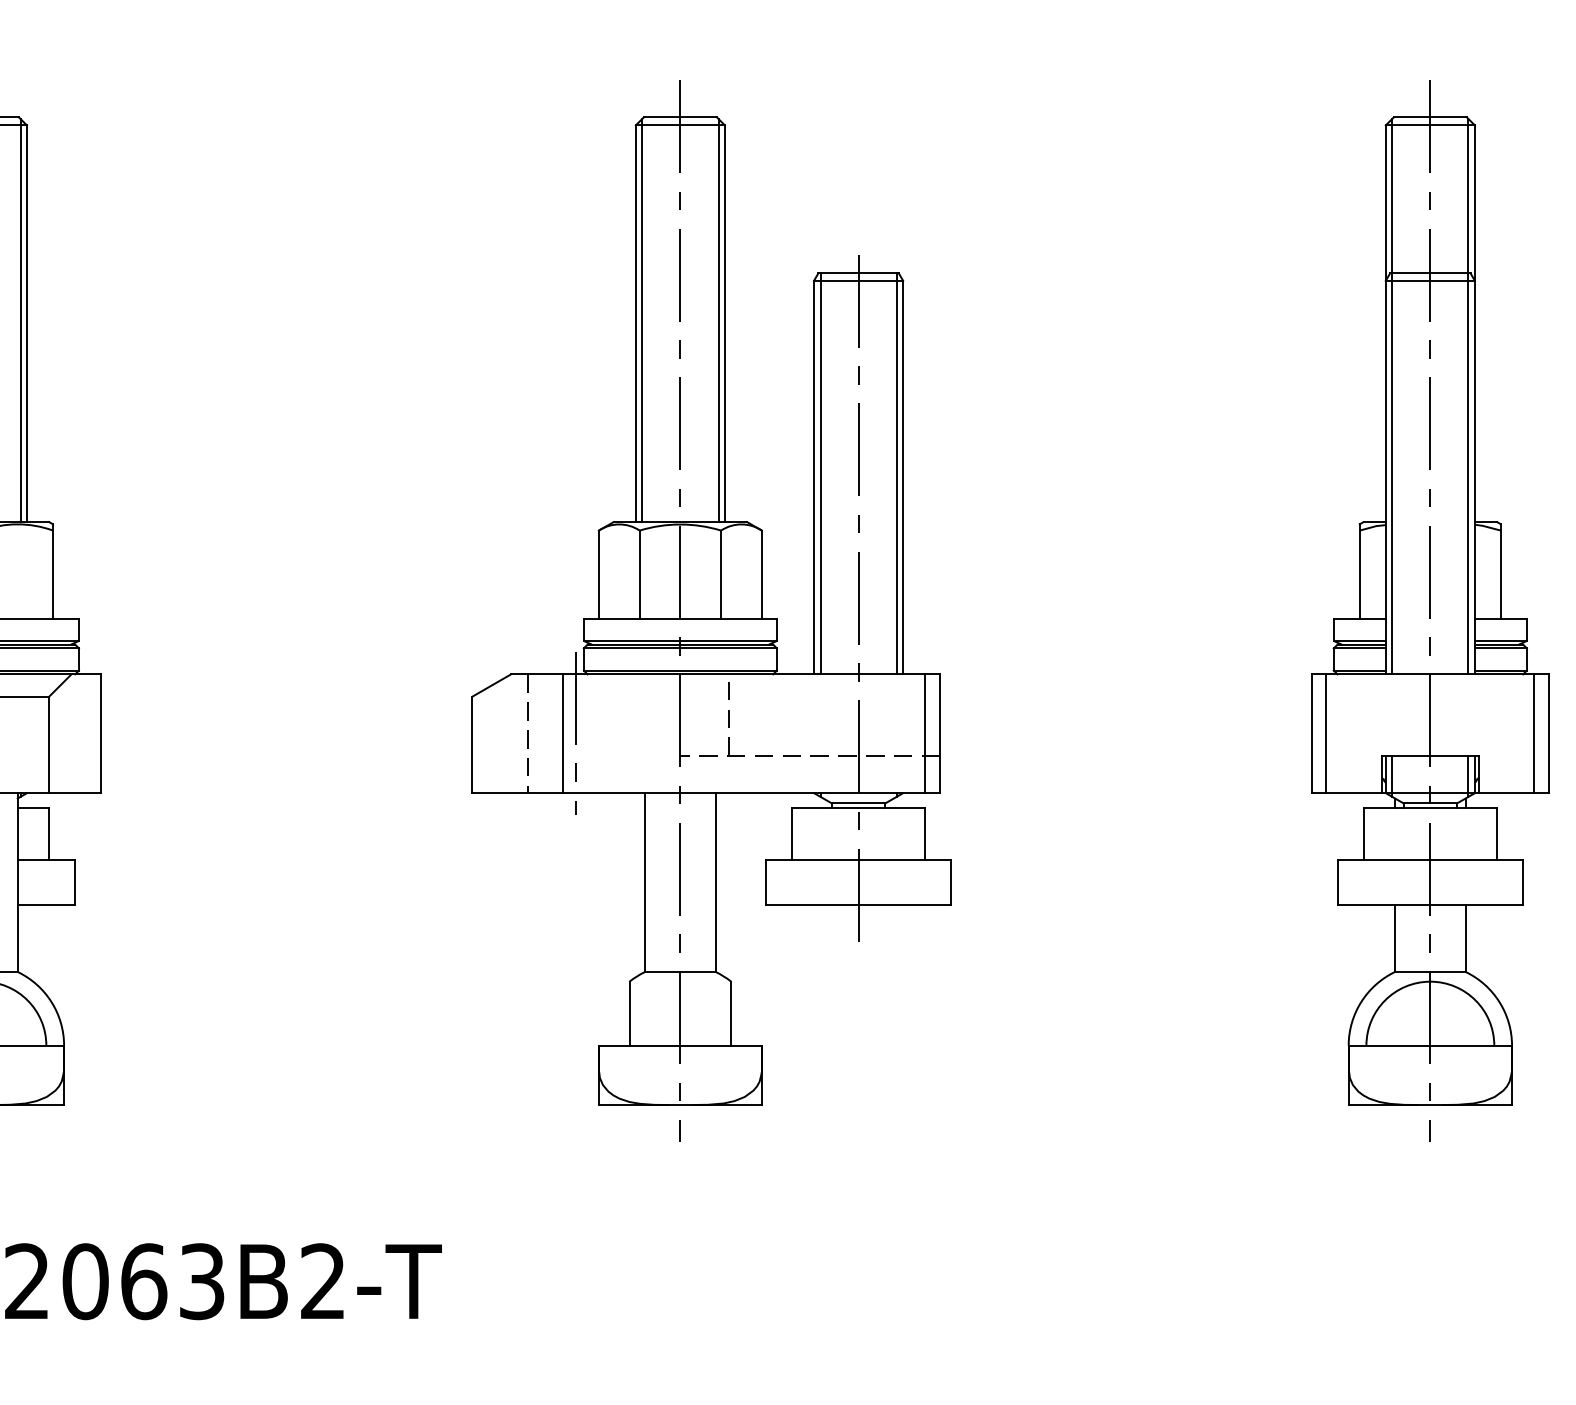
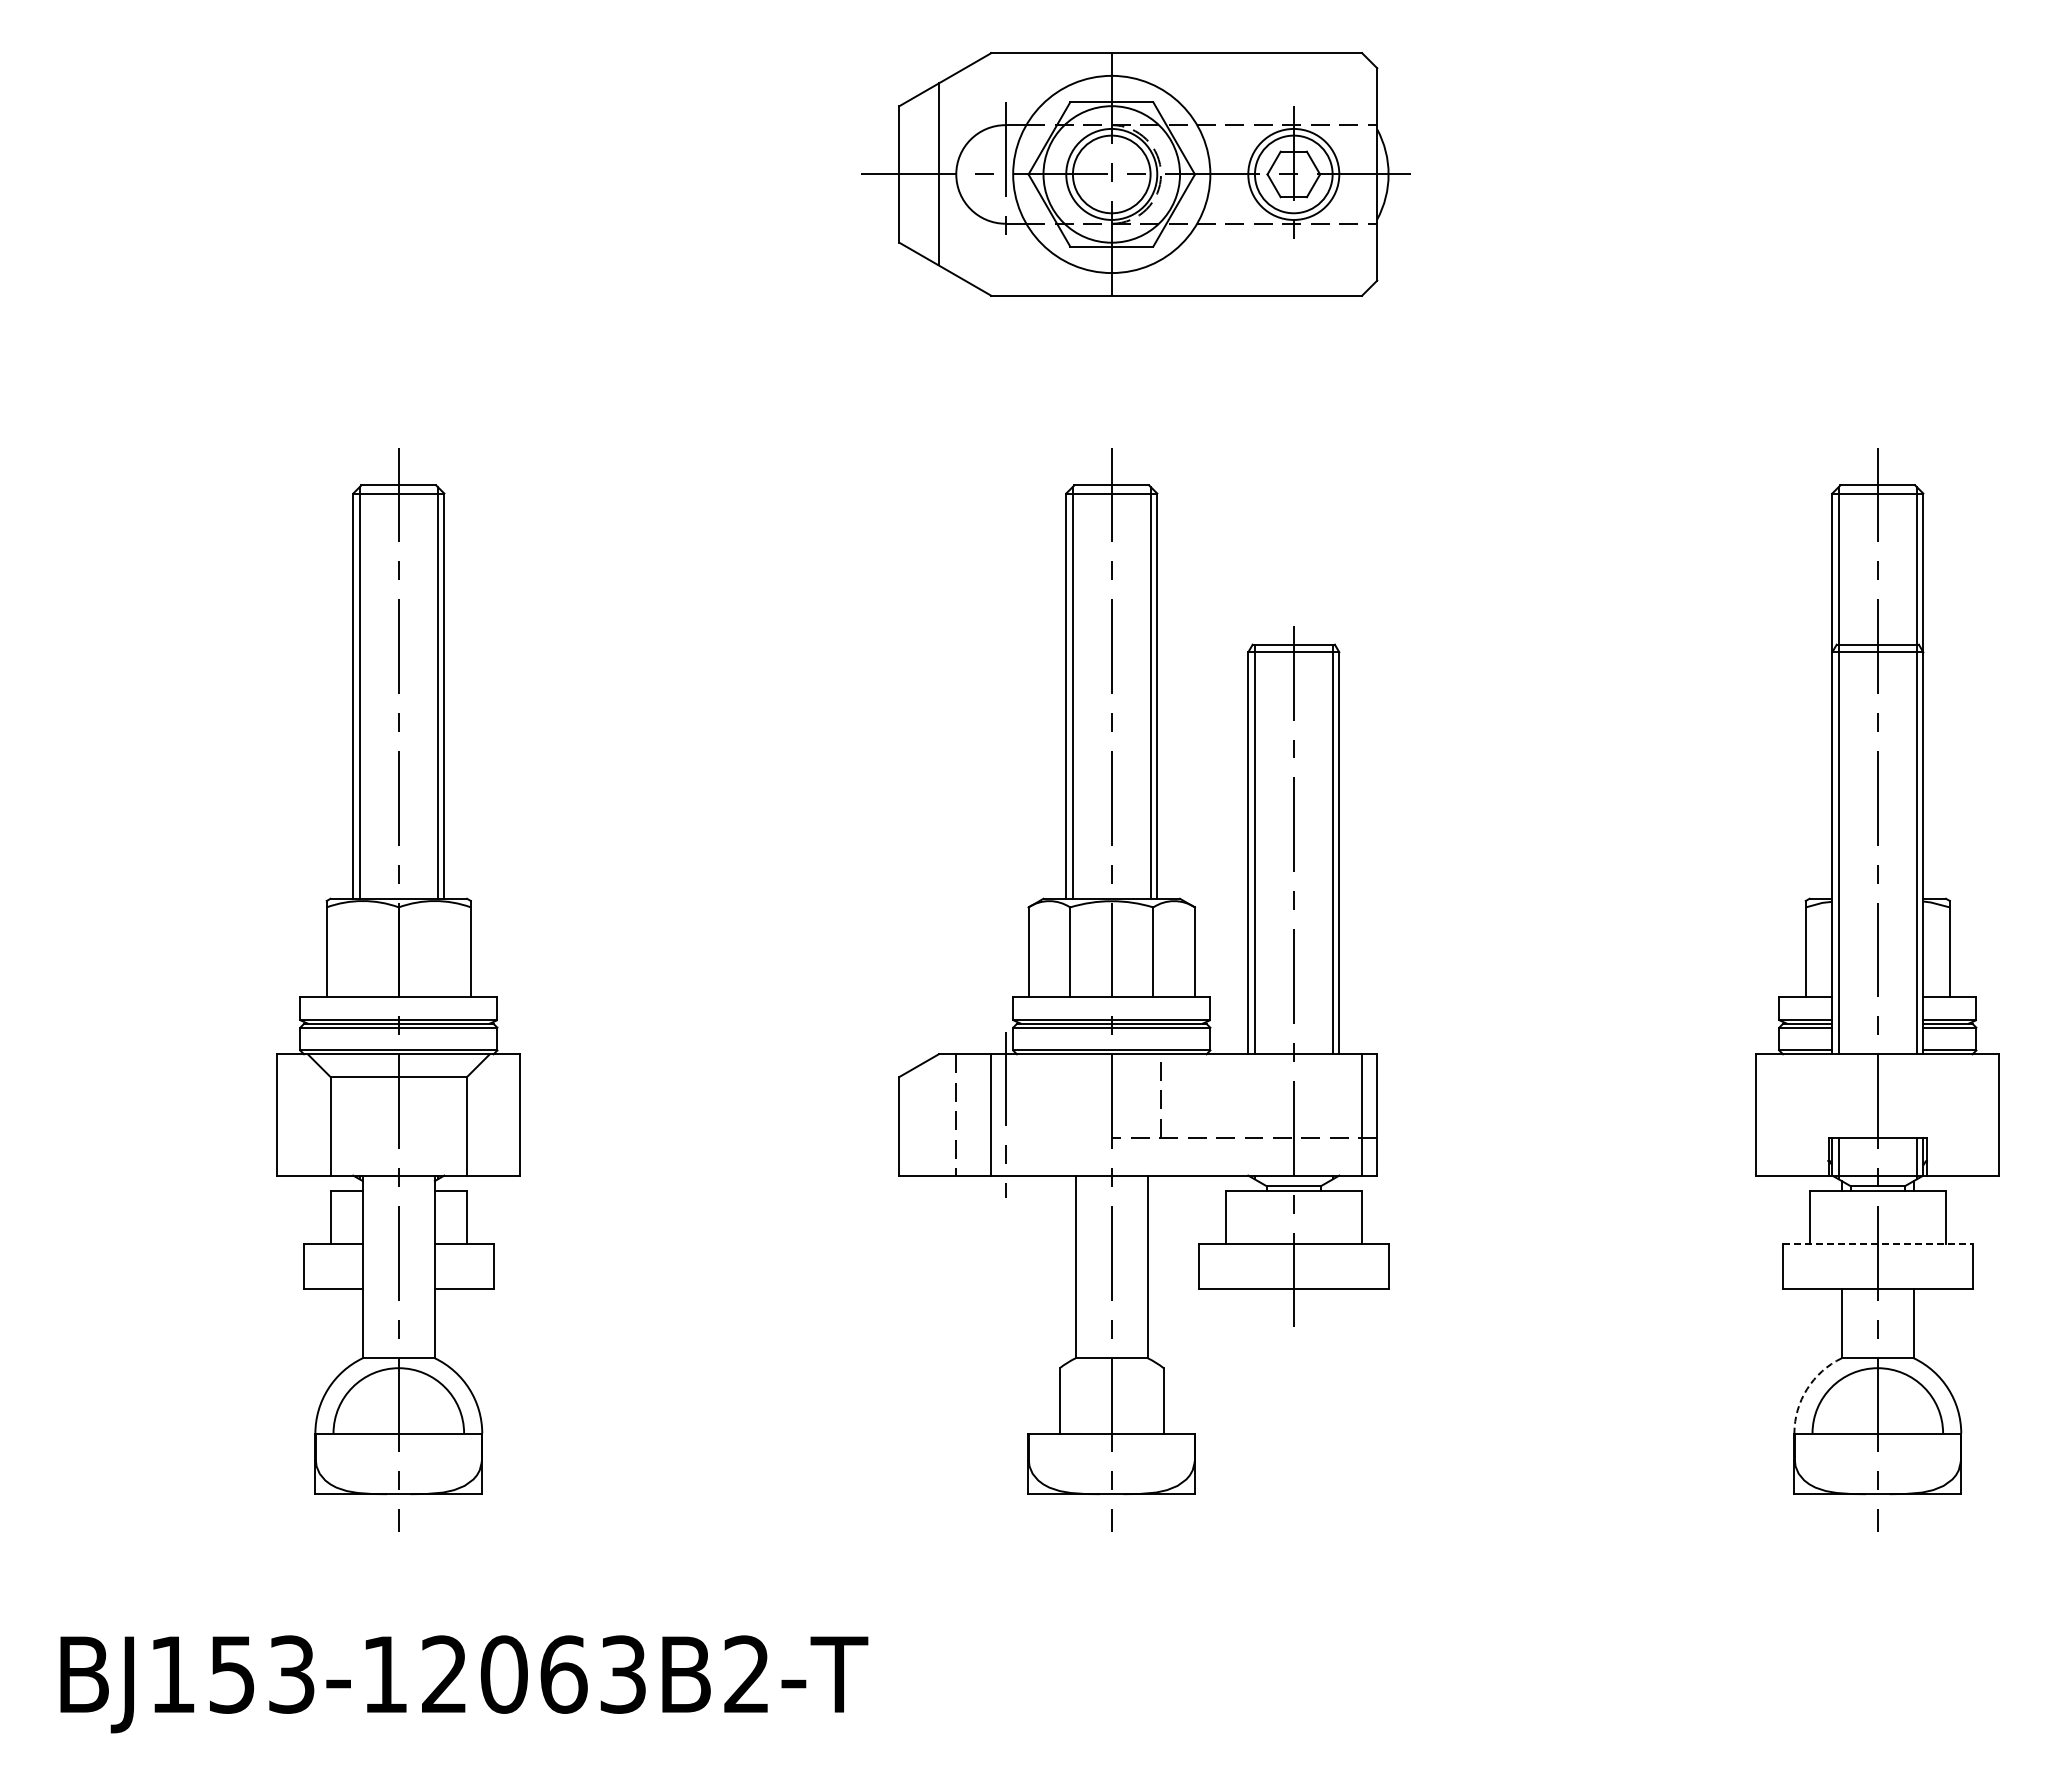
line: (1326, 733) -> (1771, 1114), removed
line: (1534, 733) -> (1984, 1114), removed
line: (1430, 859) -> (1877, 1243), solid -> dashed
arc: (1361, 1002) -> (1807, 1389), solid -> dashed

